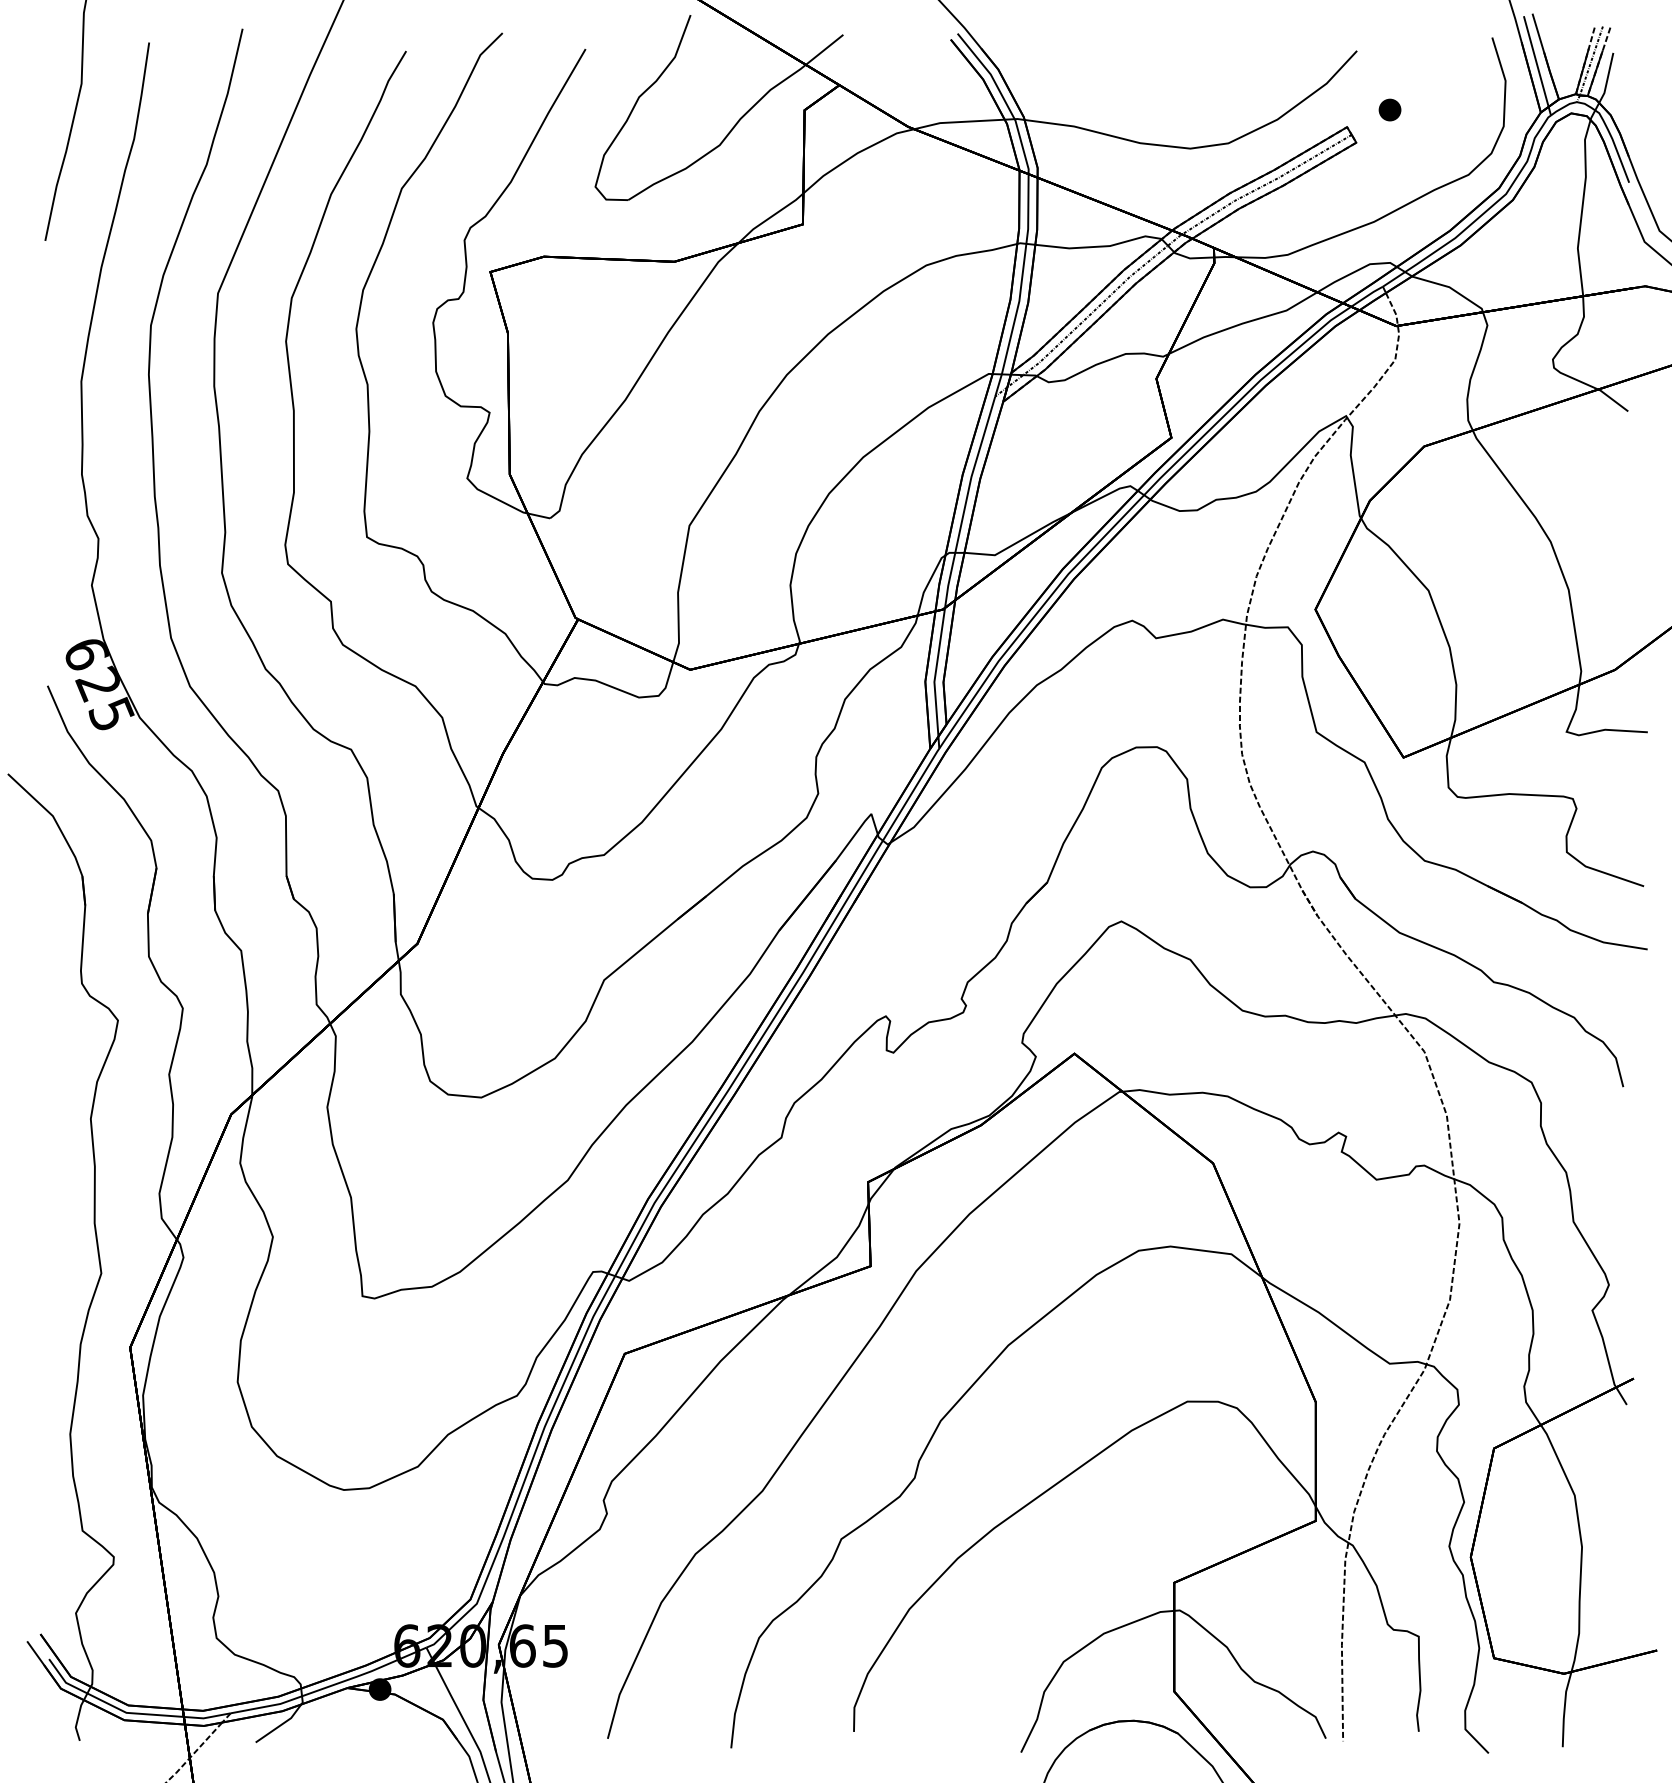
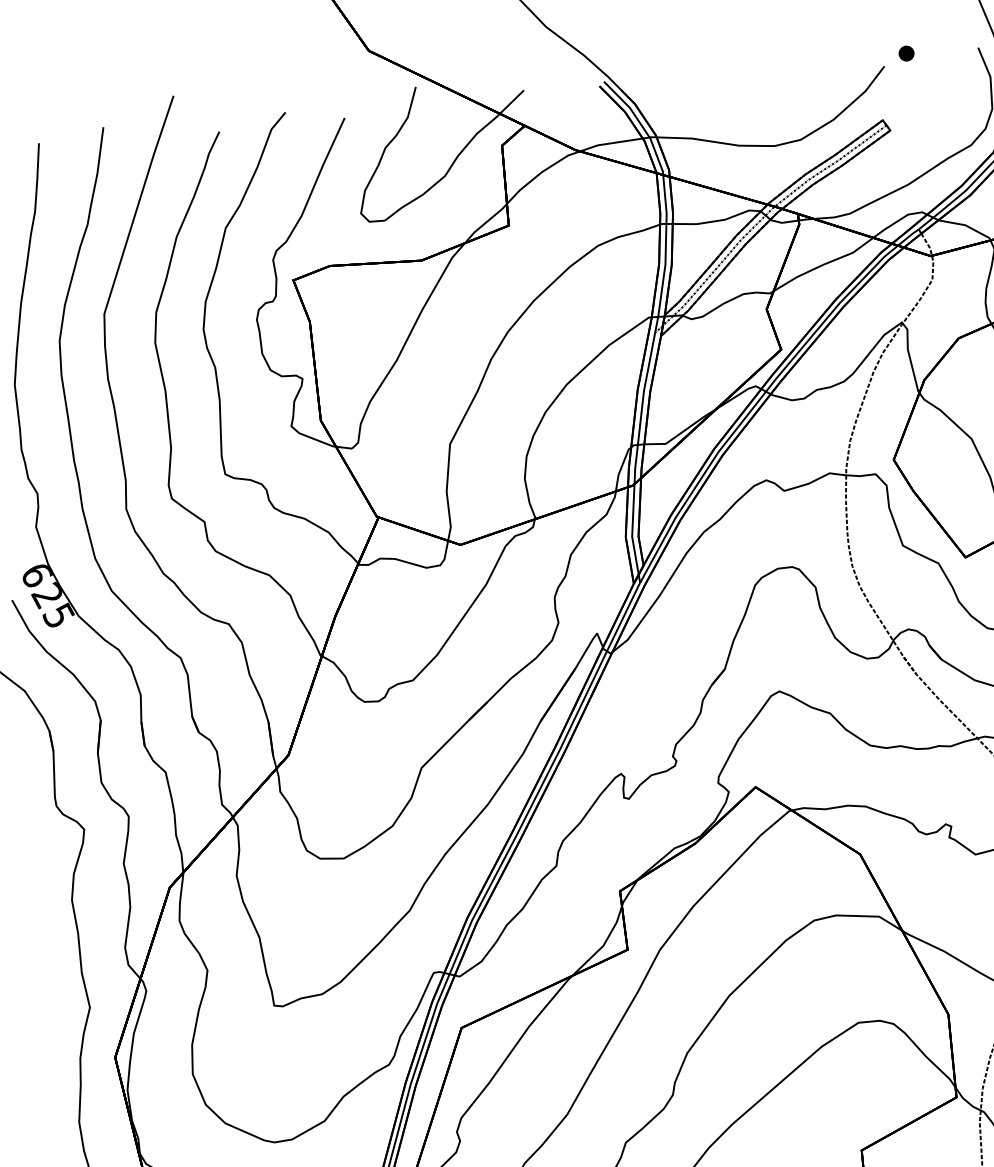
part: (1389, 109) -> (906, 53), moved

